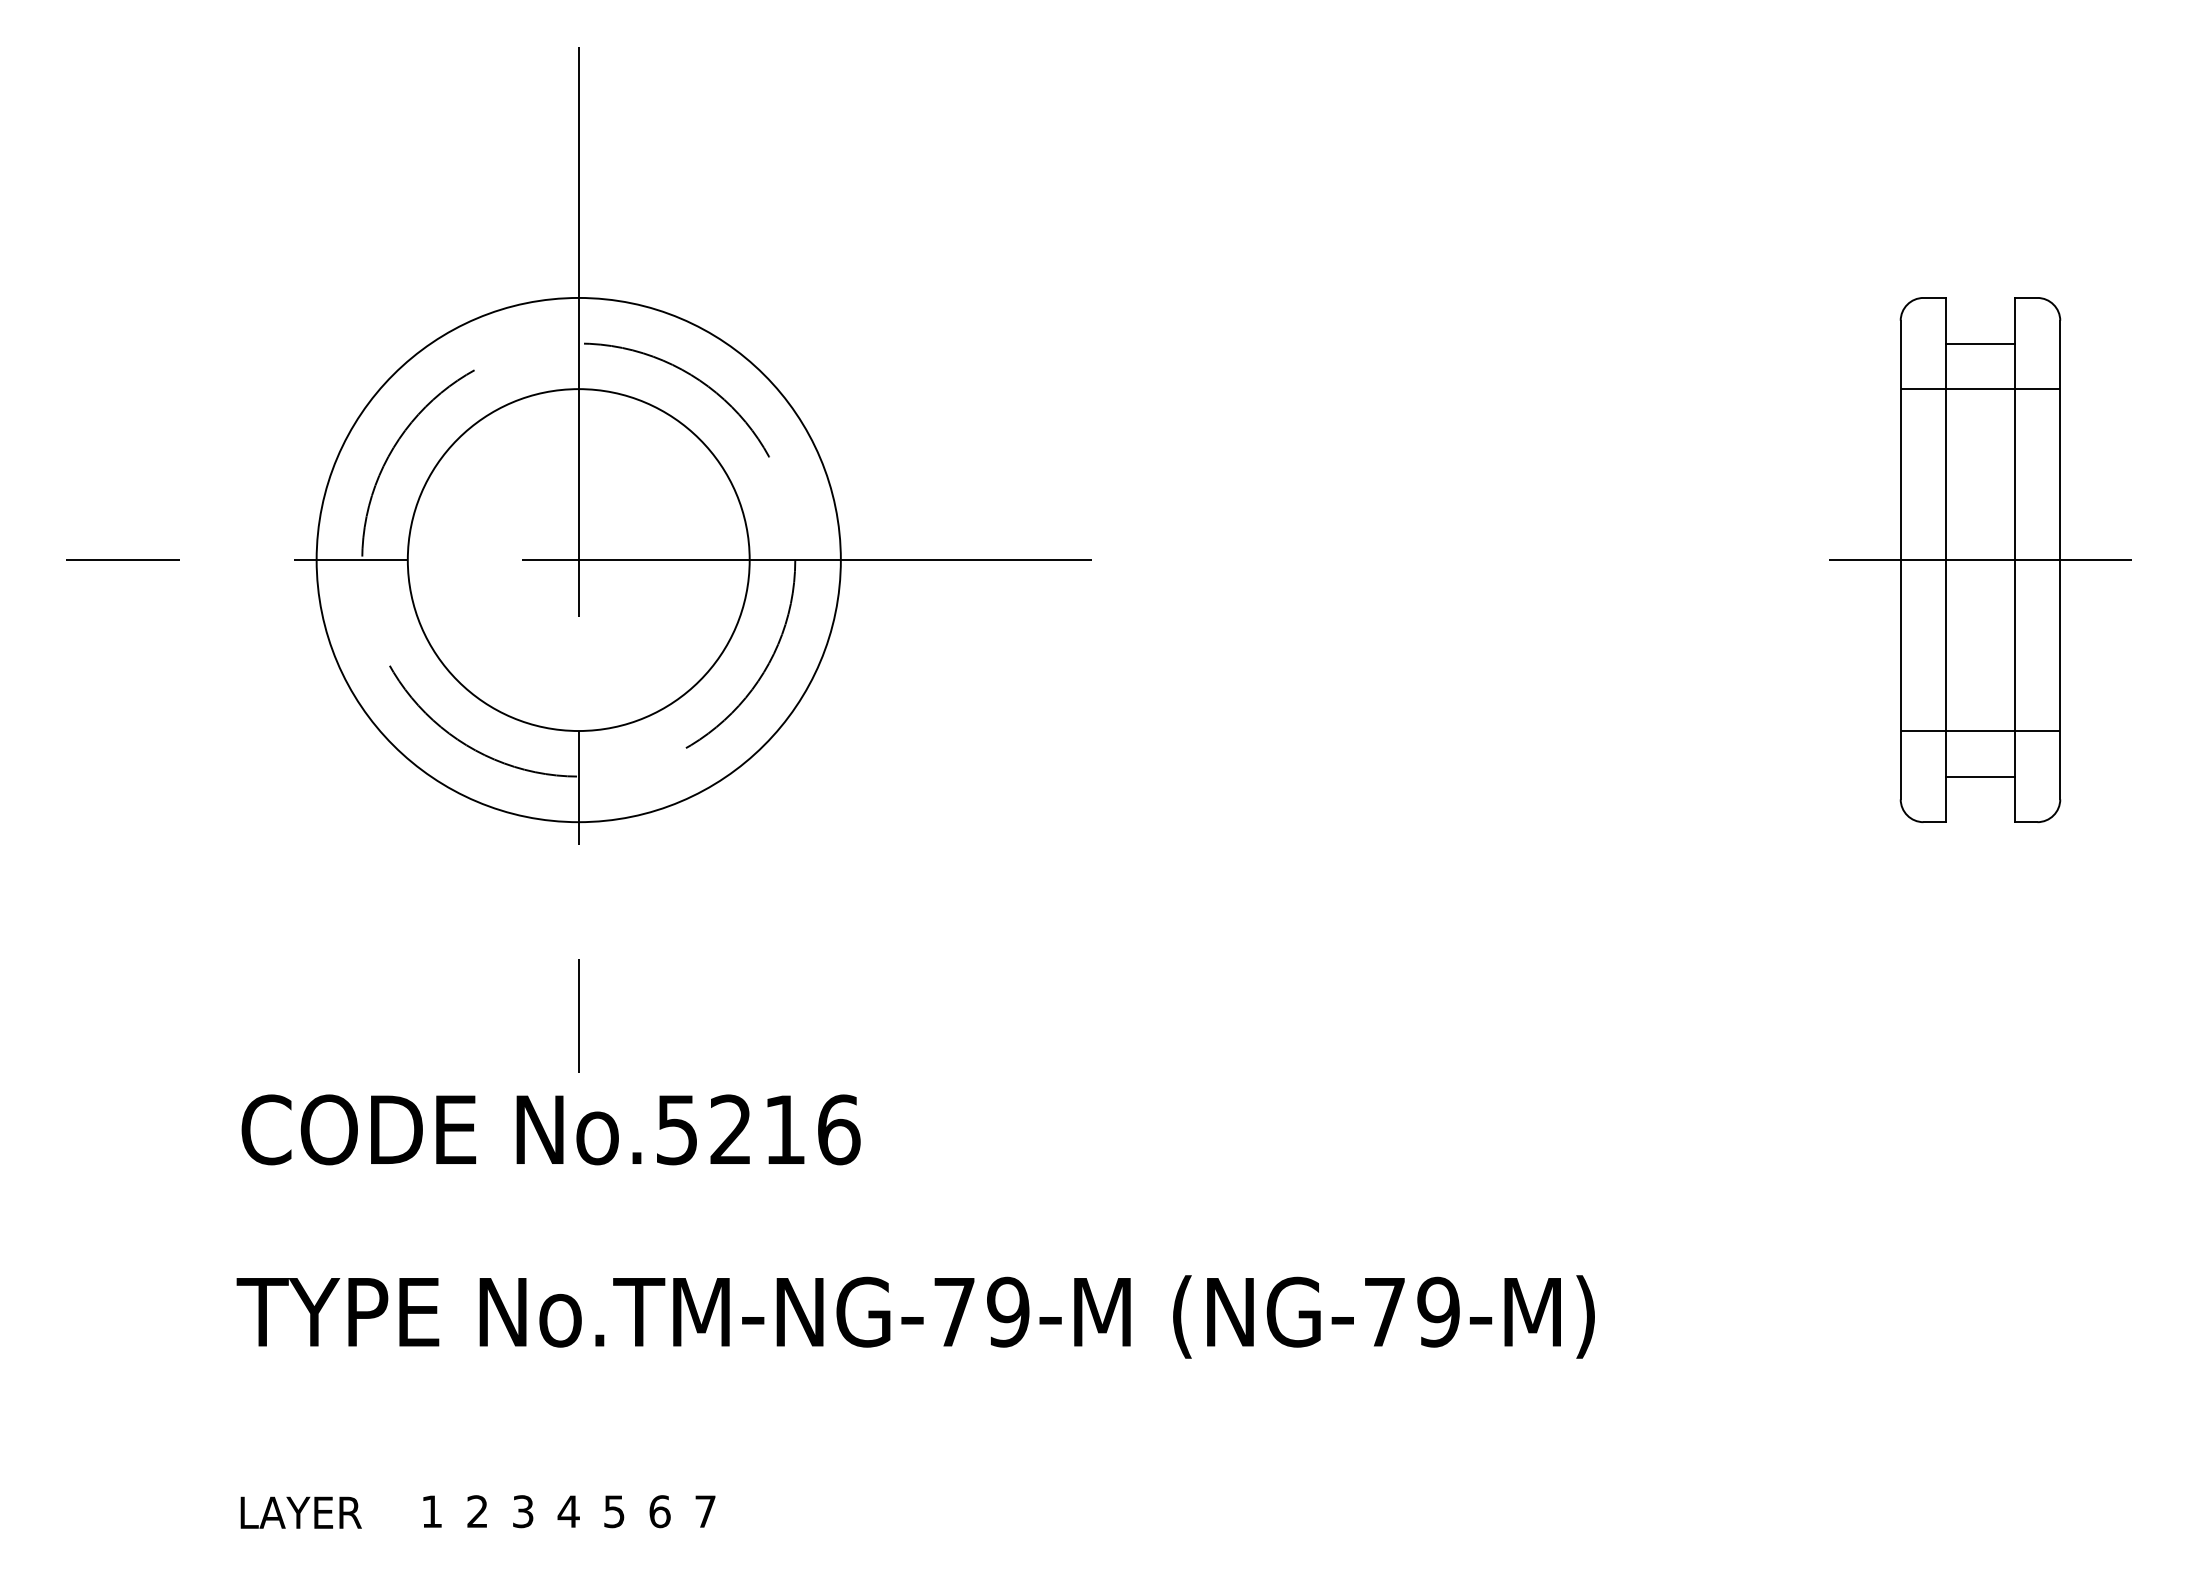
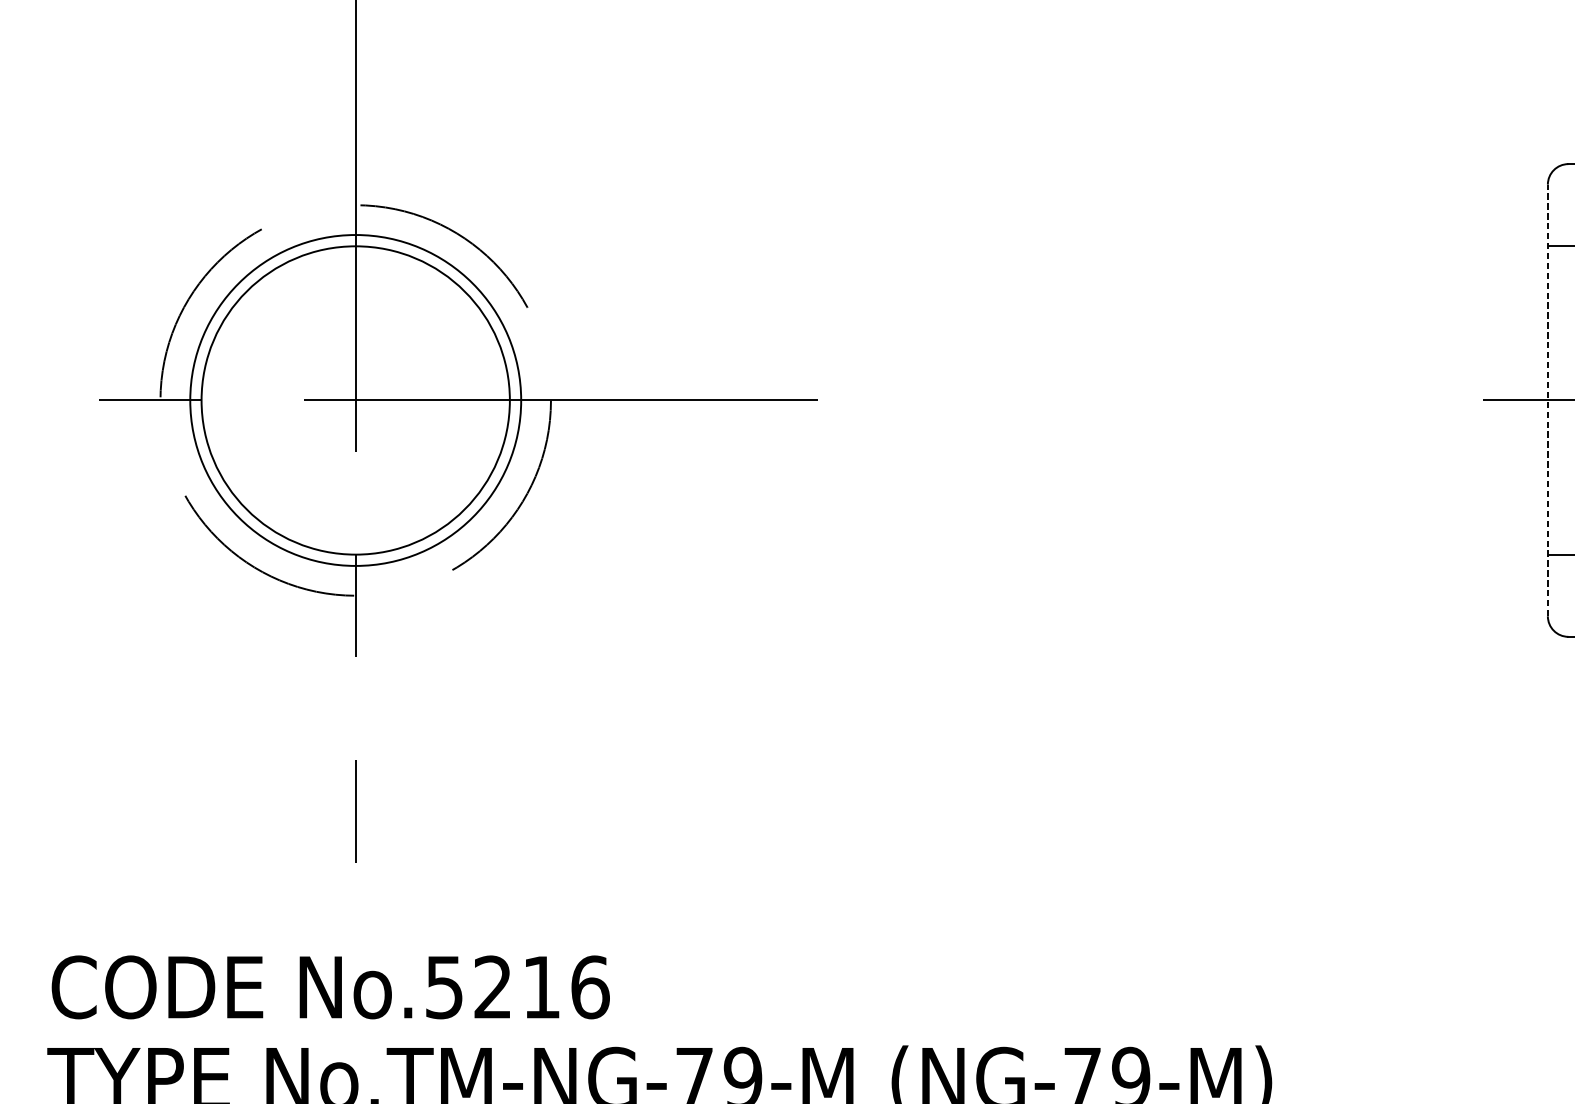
circle: (578, 559) -> (355, 399), size x0.7
line: (1900, 559) -> (1547, 399), solid -> dashed
text: (550, 1129) -> (330, 987), moved

